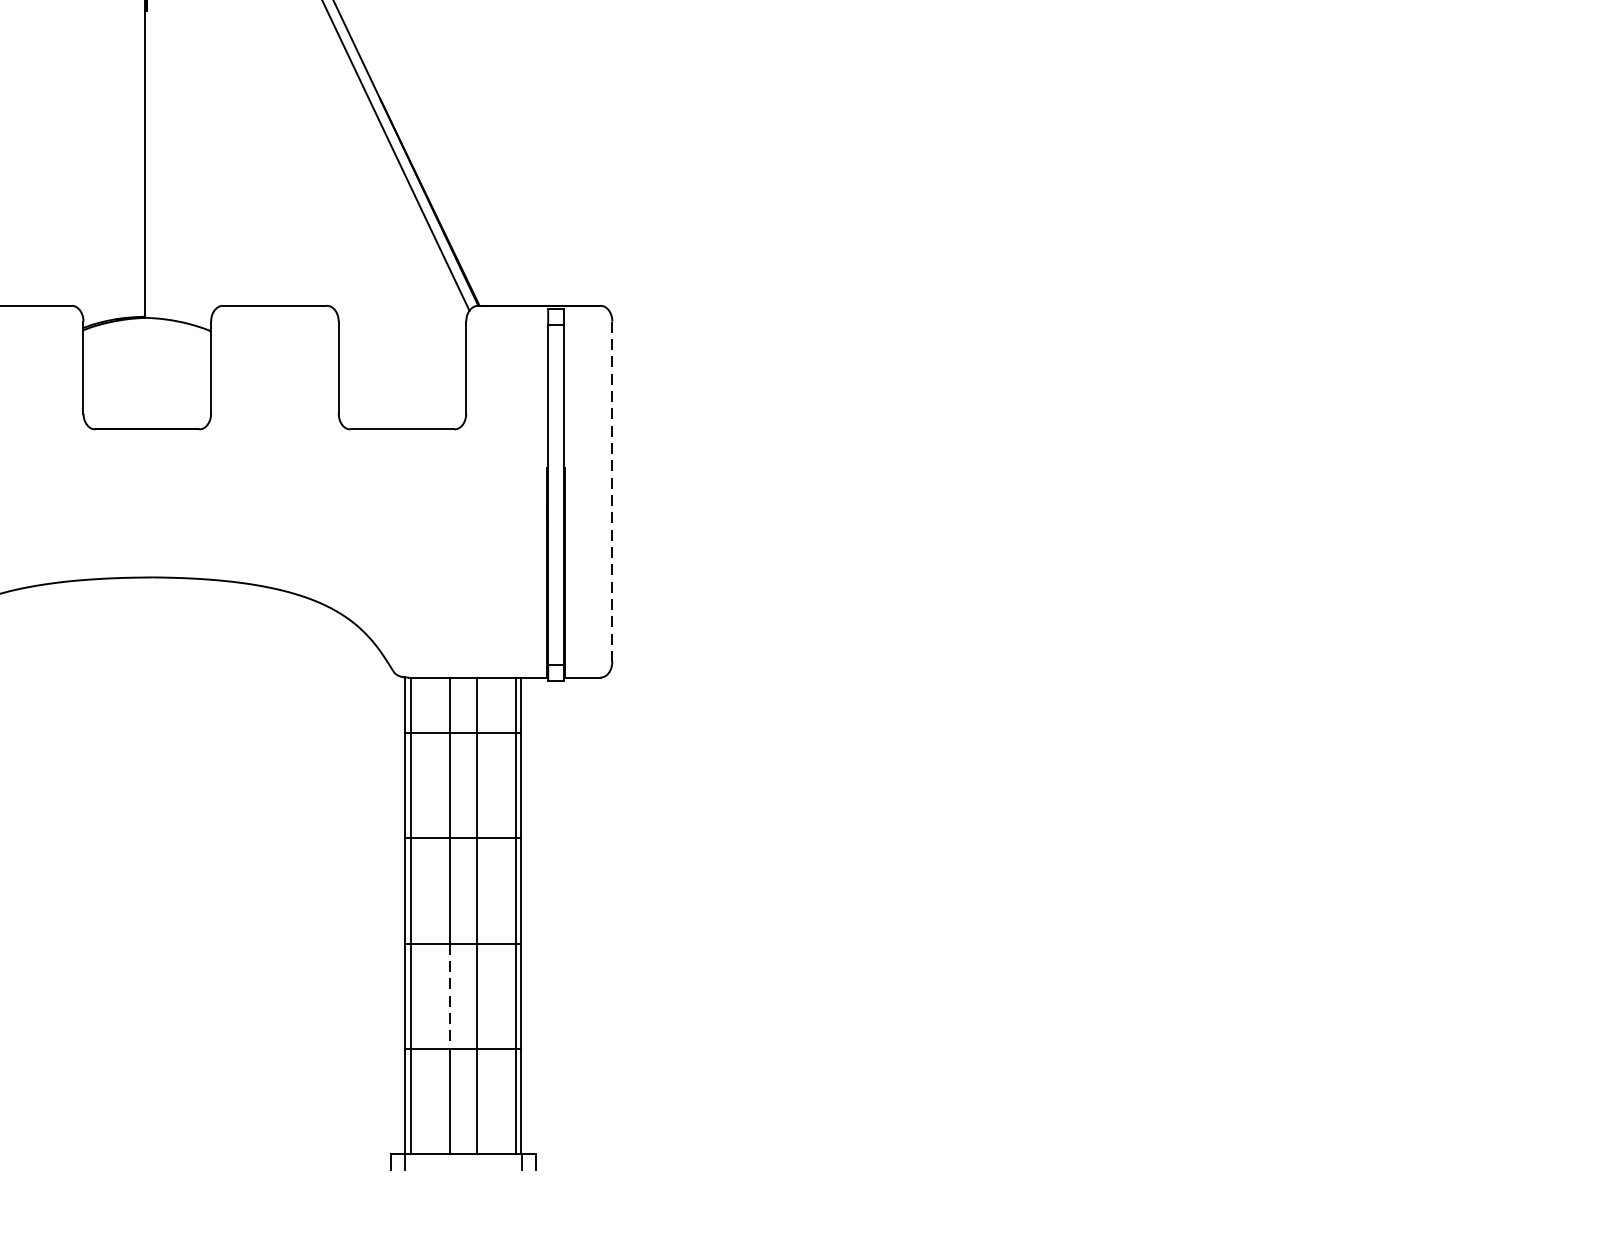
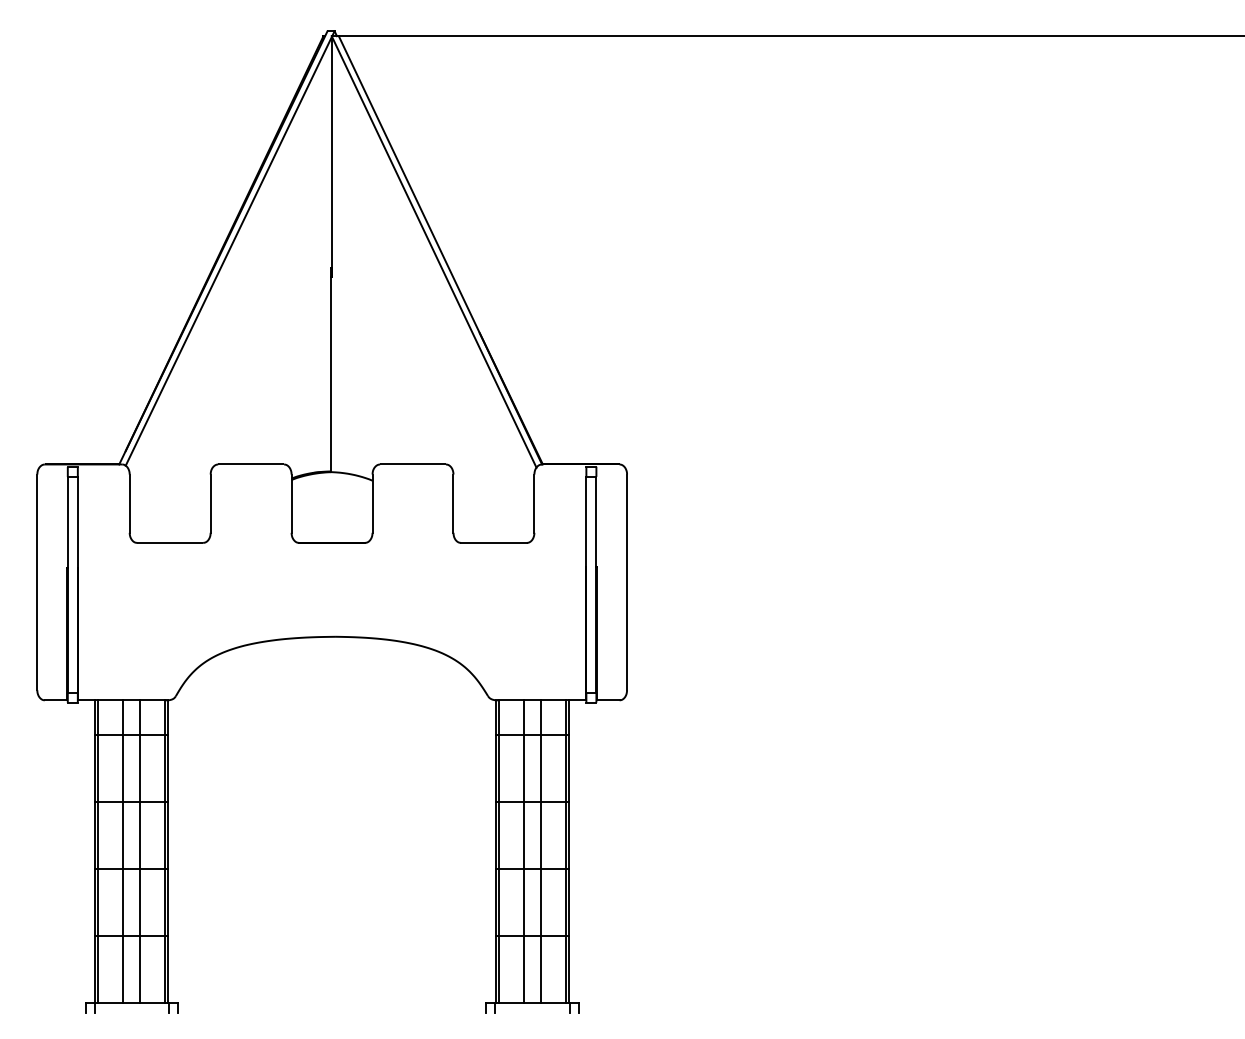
line: (612, 491) -> (627, 582), dashed -> solid
line: (449, 997) -> (523, 903), dashed -> solid

